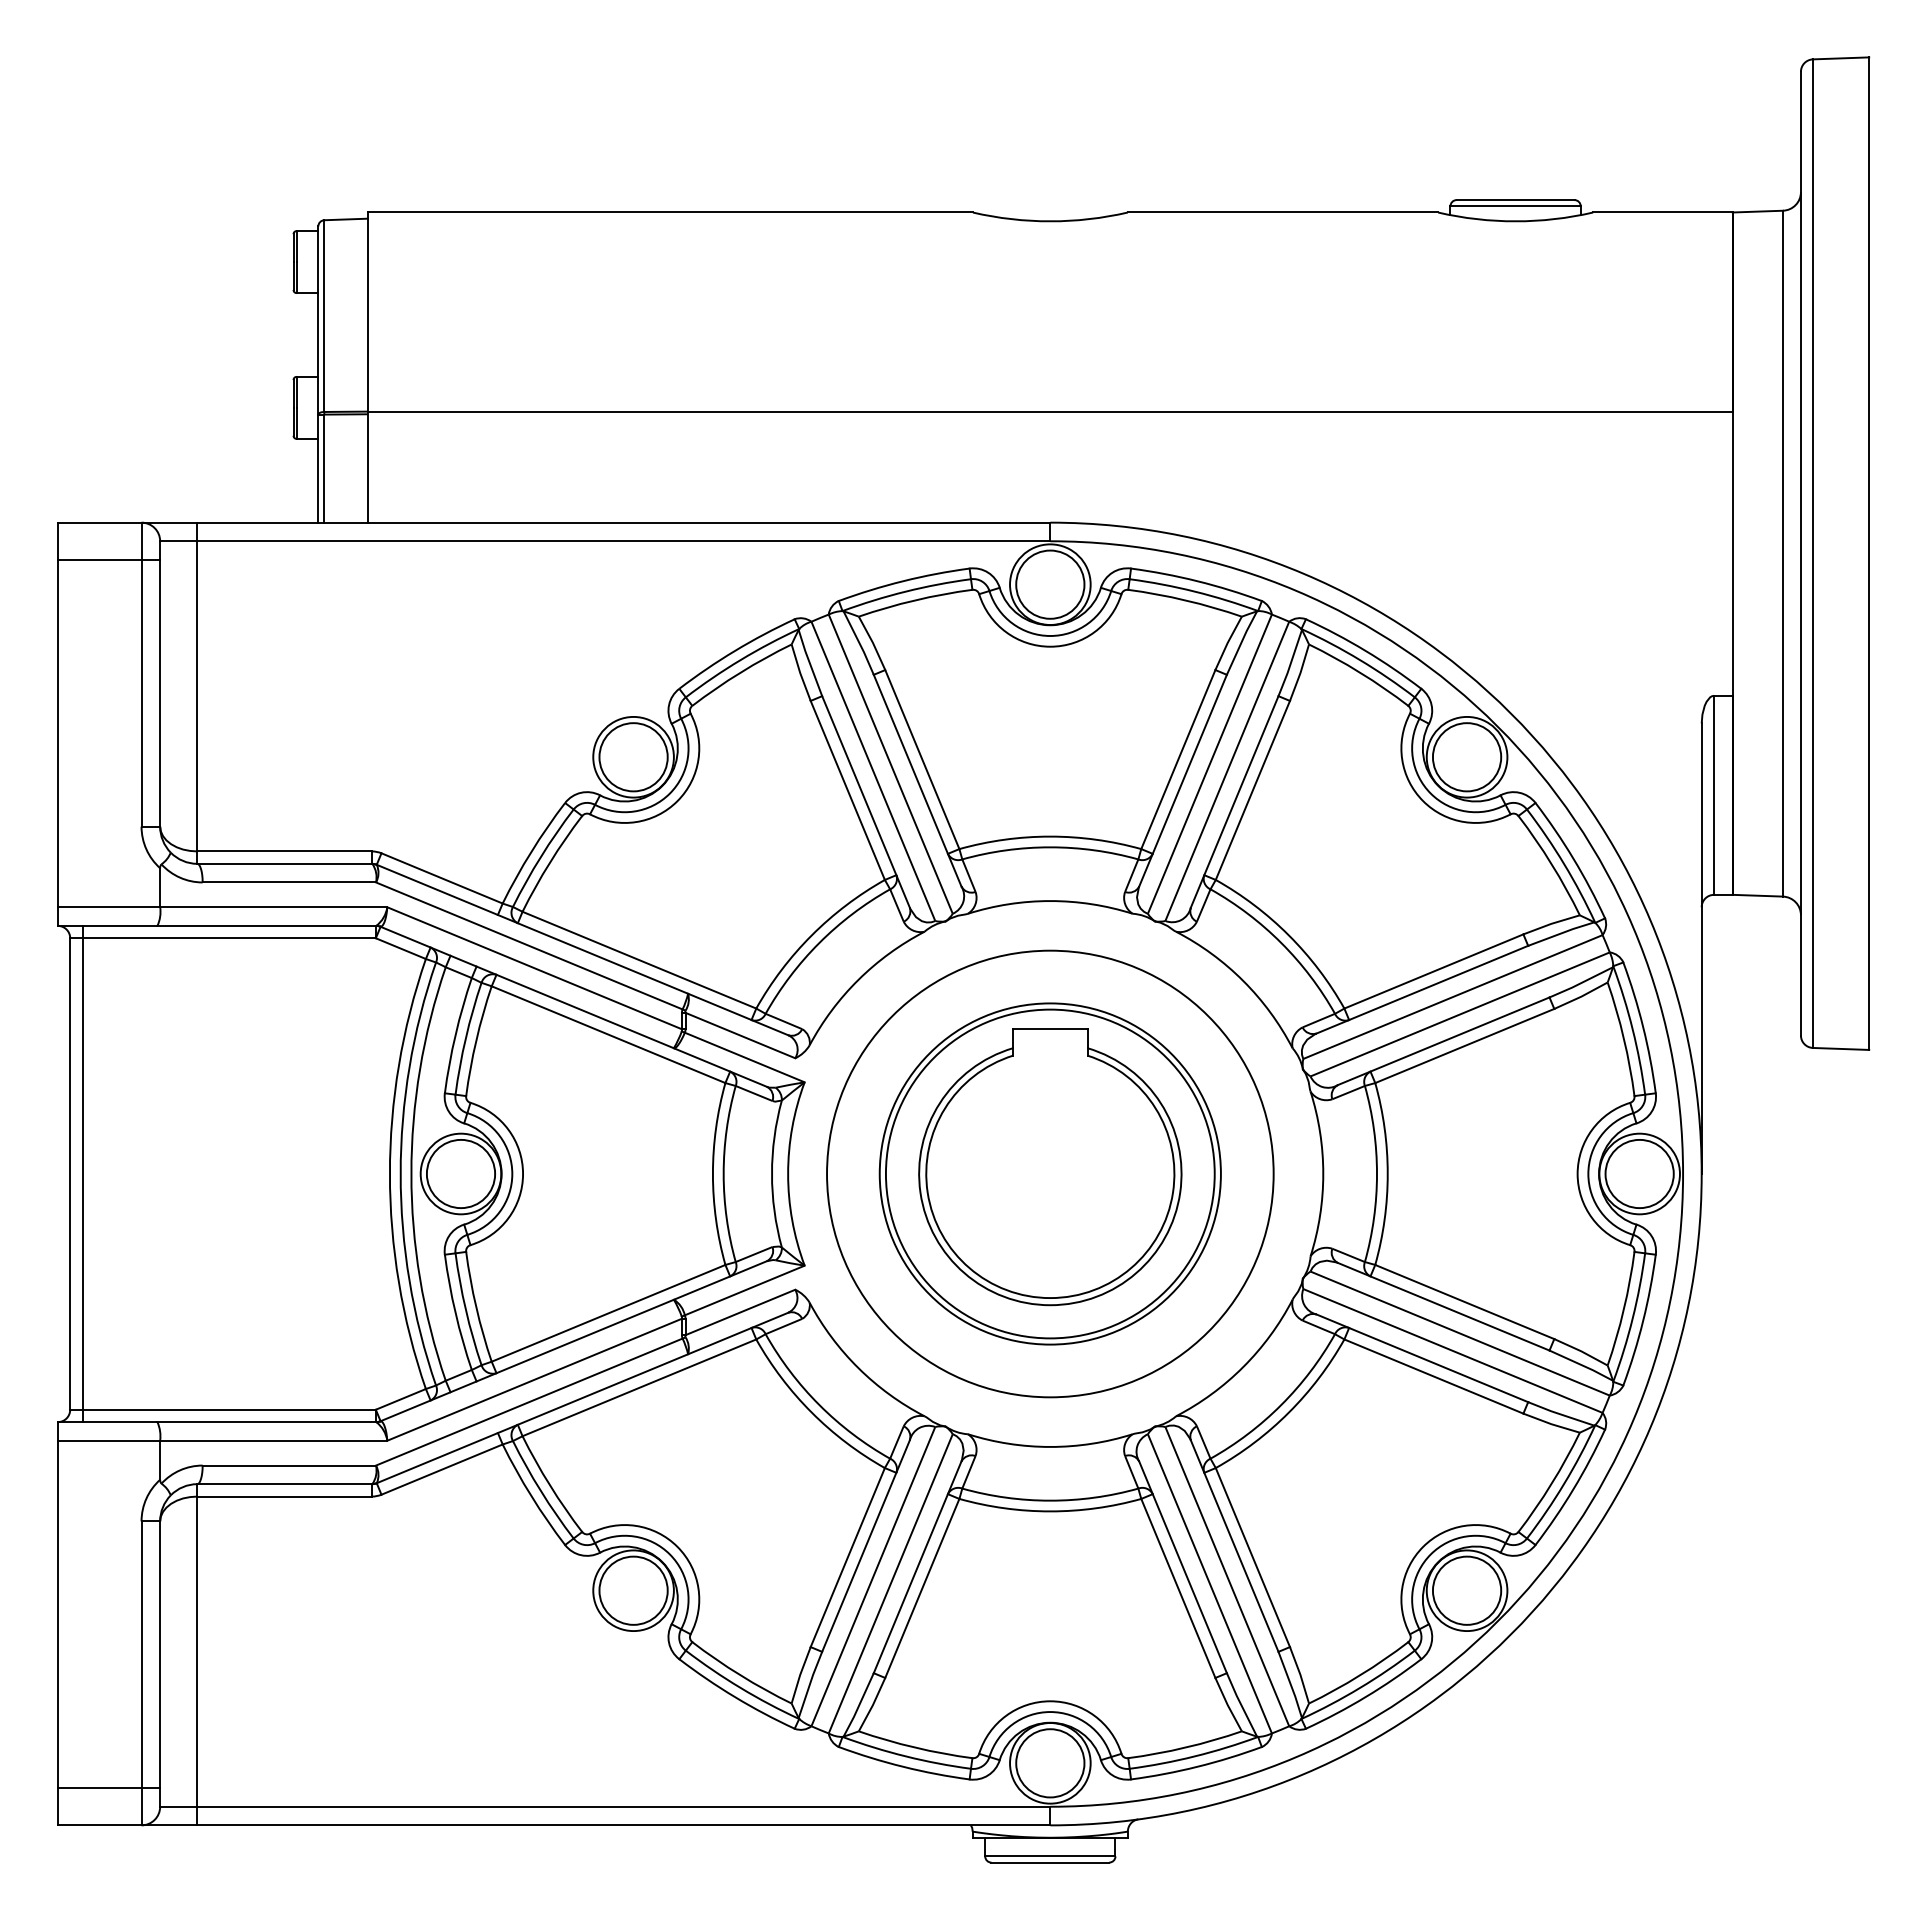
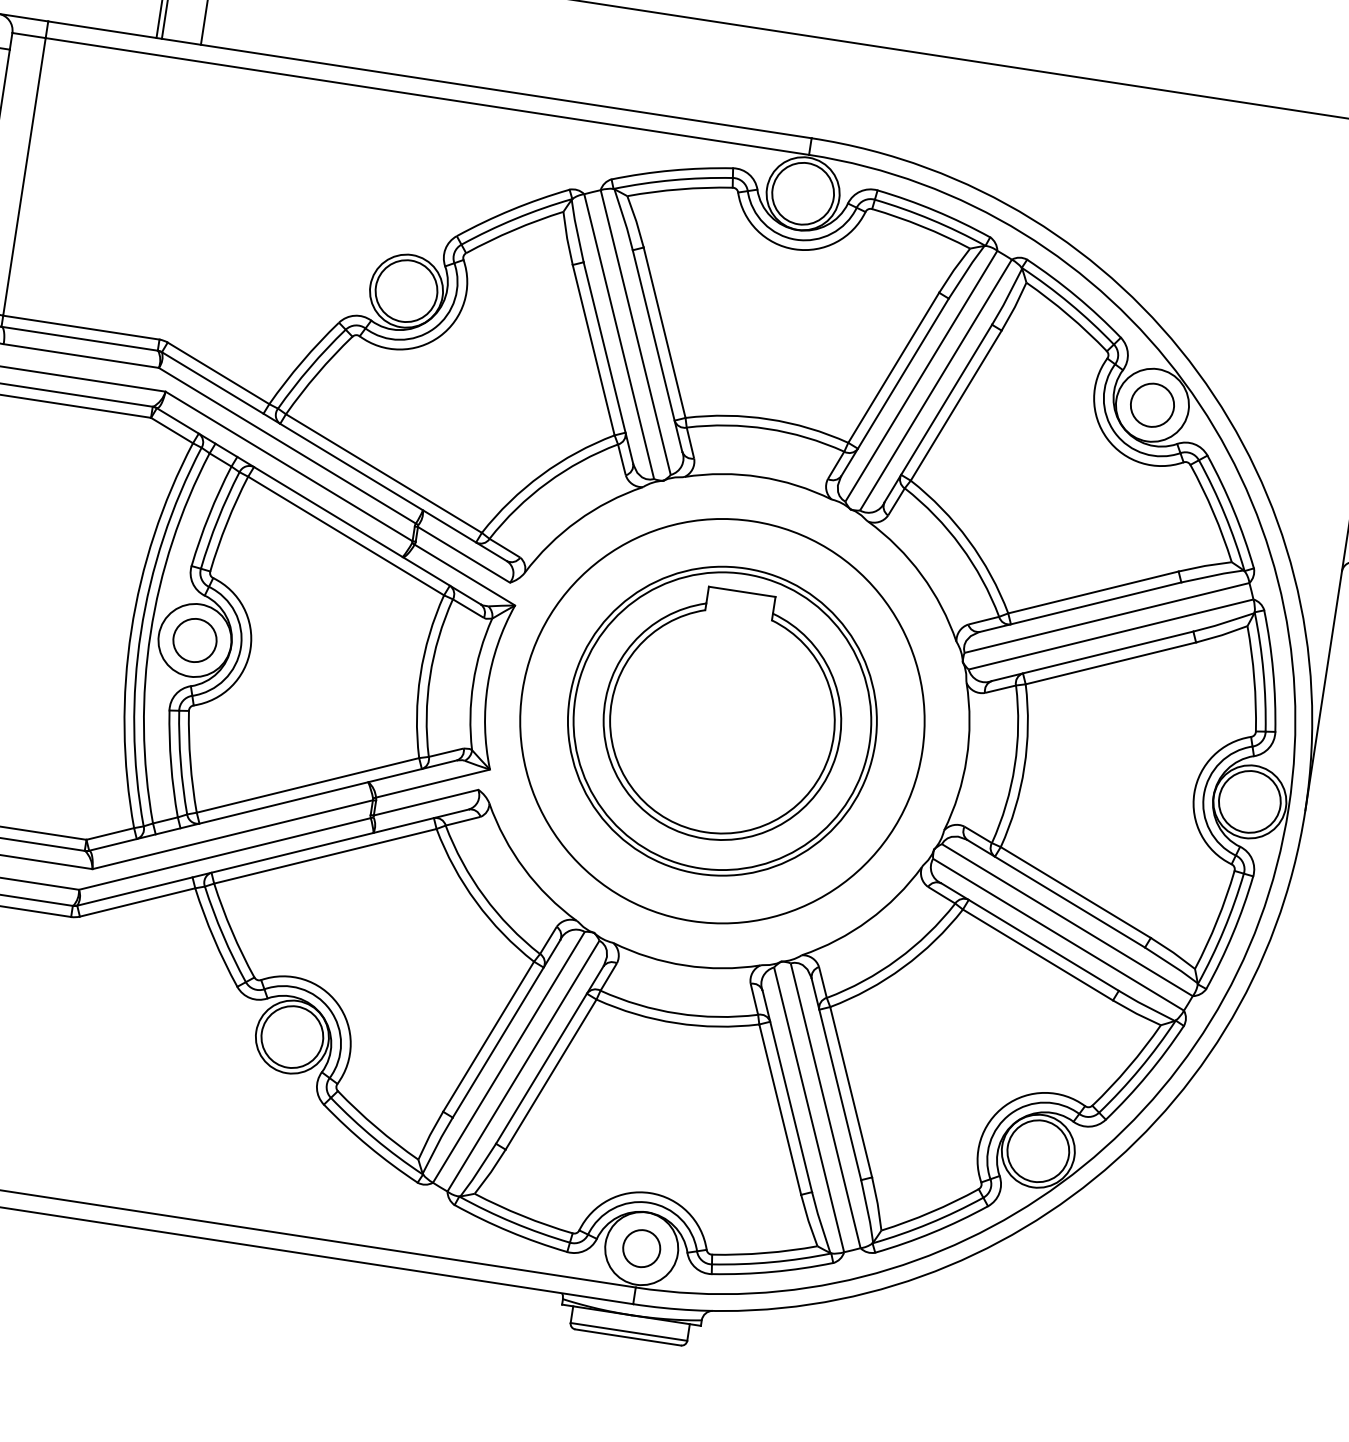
circle: (1466, 757) -> (1151, 405), size x0.7
circle: (460, 1173) -> (194, 639), size x0.7
circle: (1050, 1763) -> (641, 1248), size x0.6

